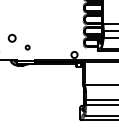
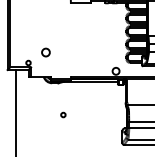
circle: (27, 47) -> (63, 114), moved

